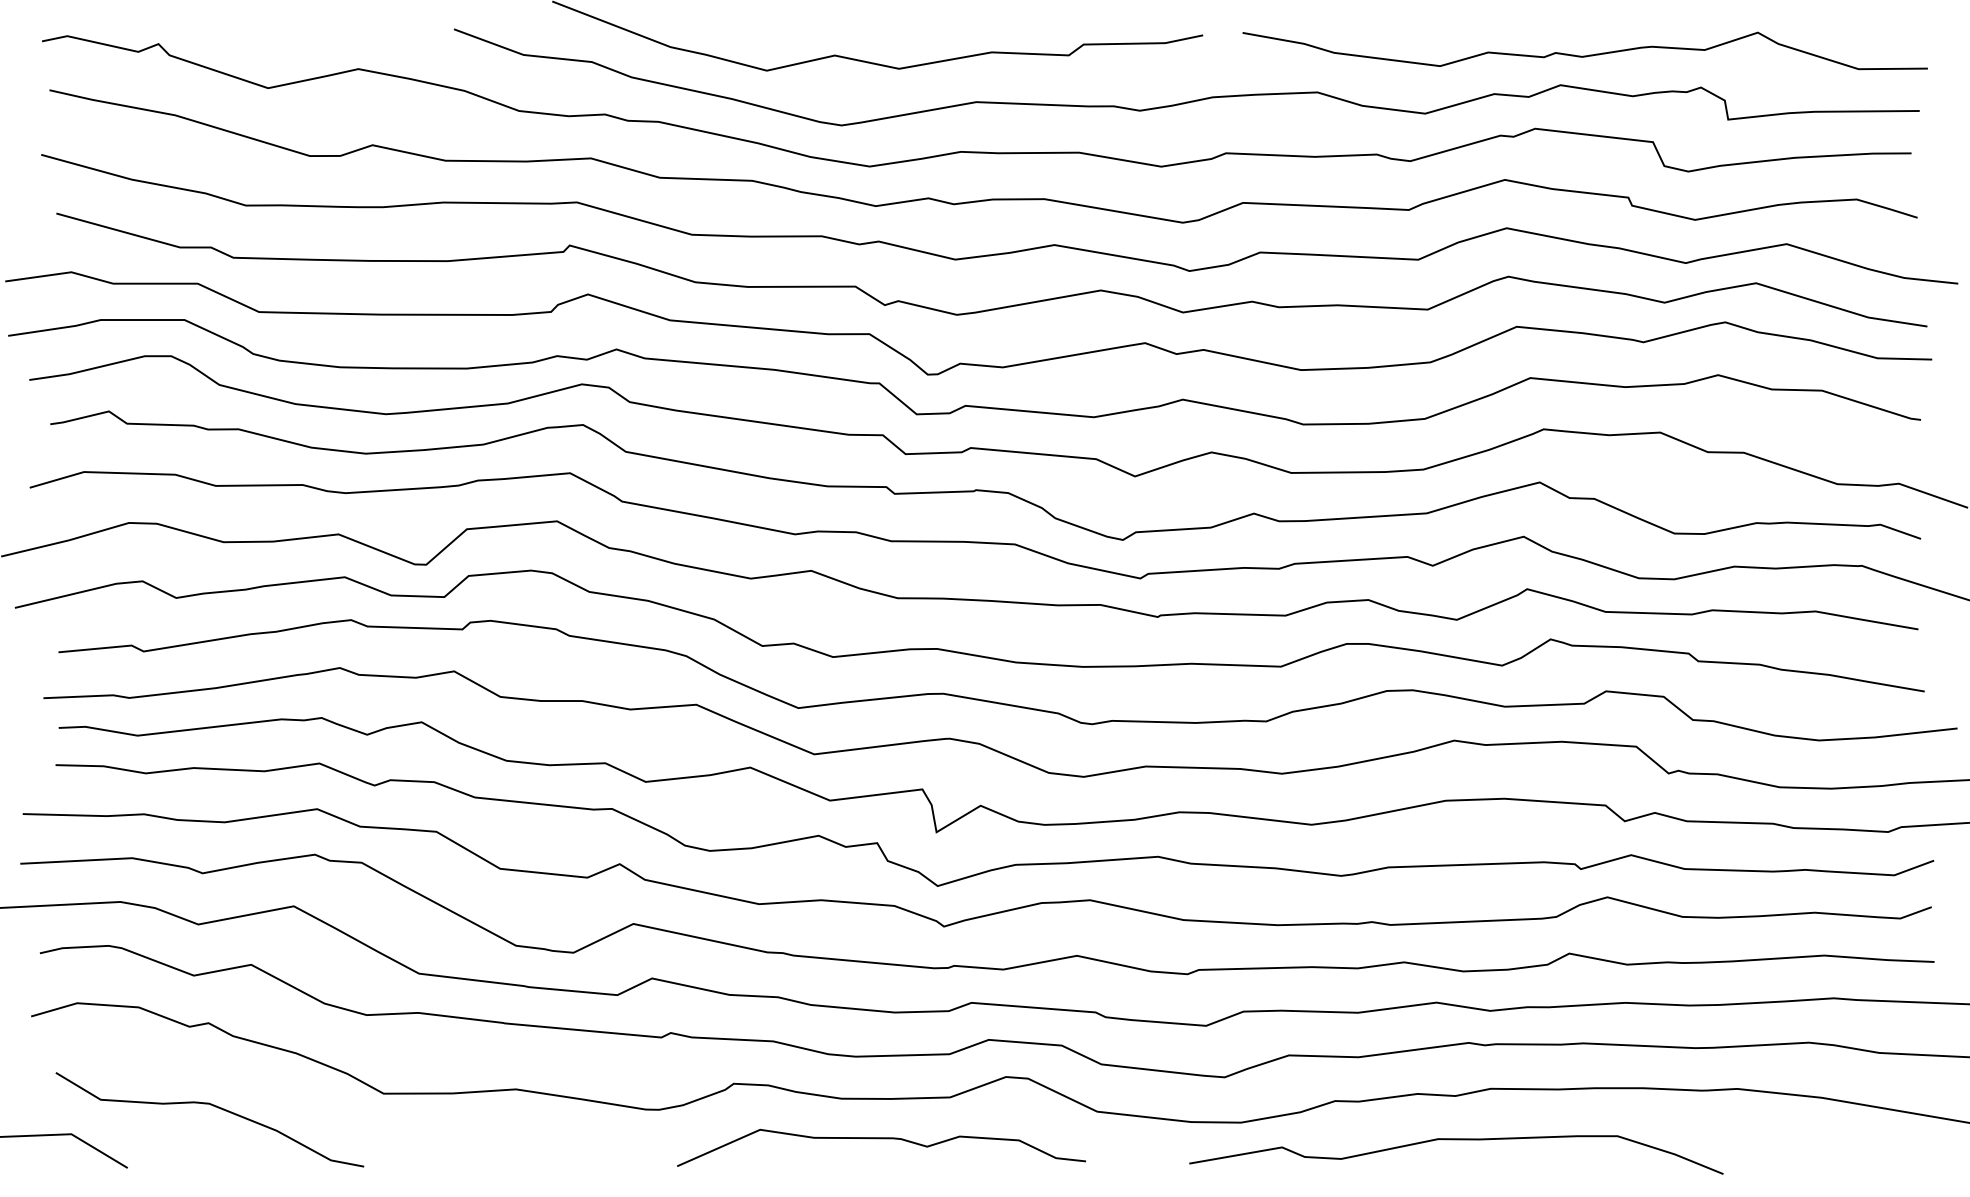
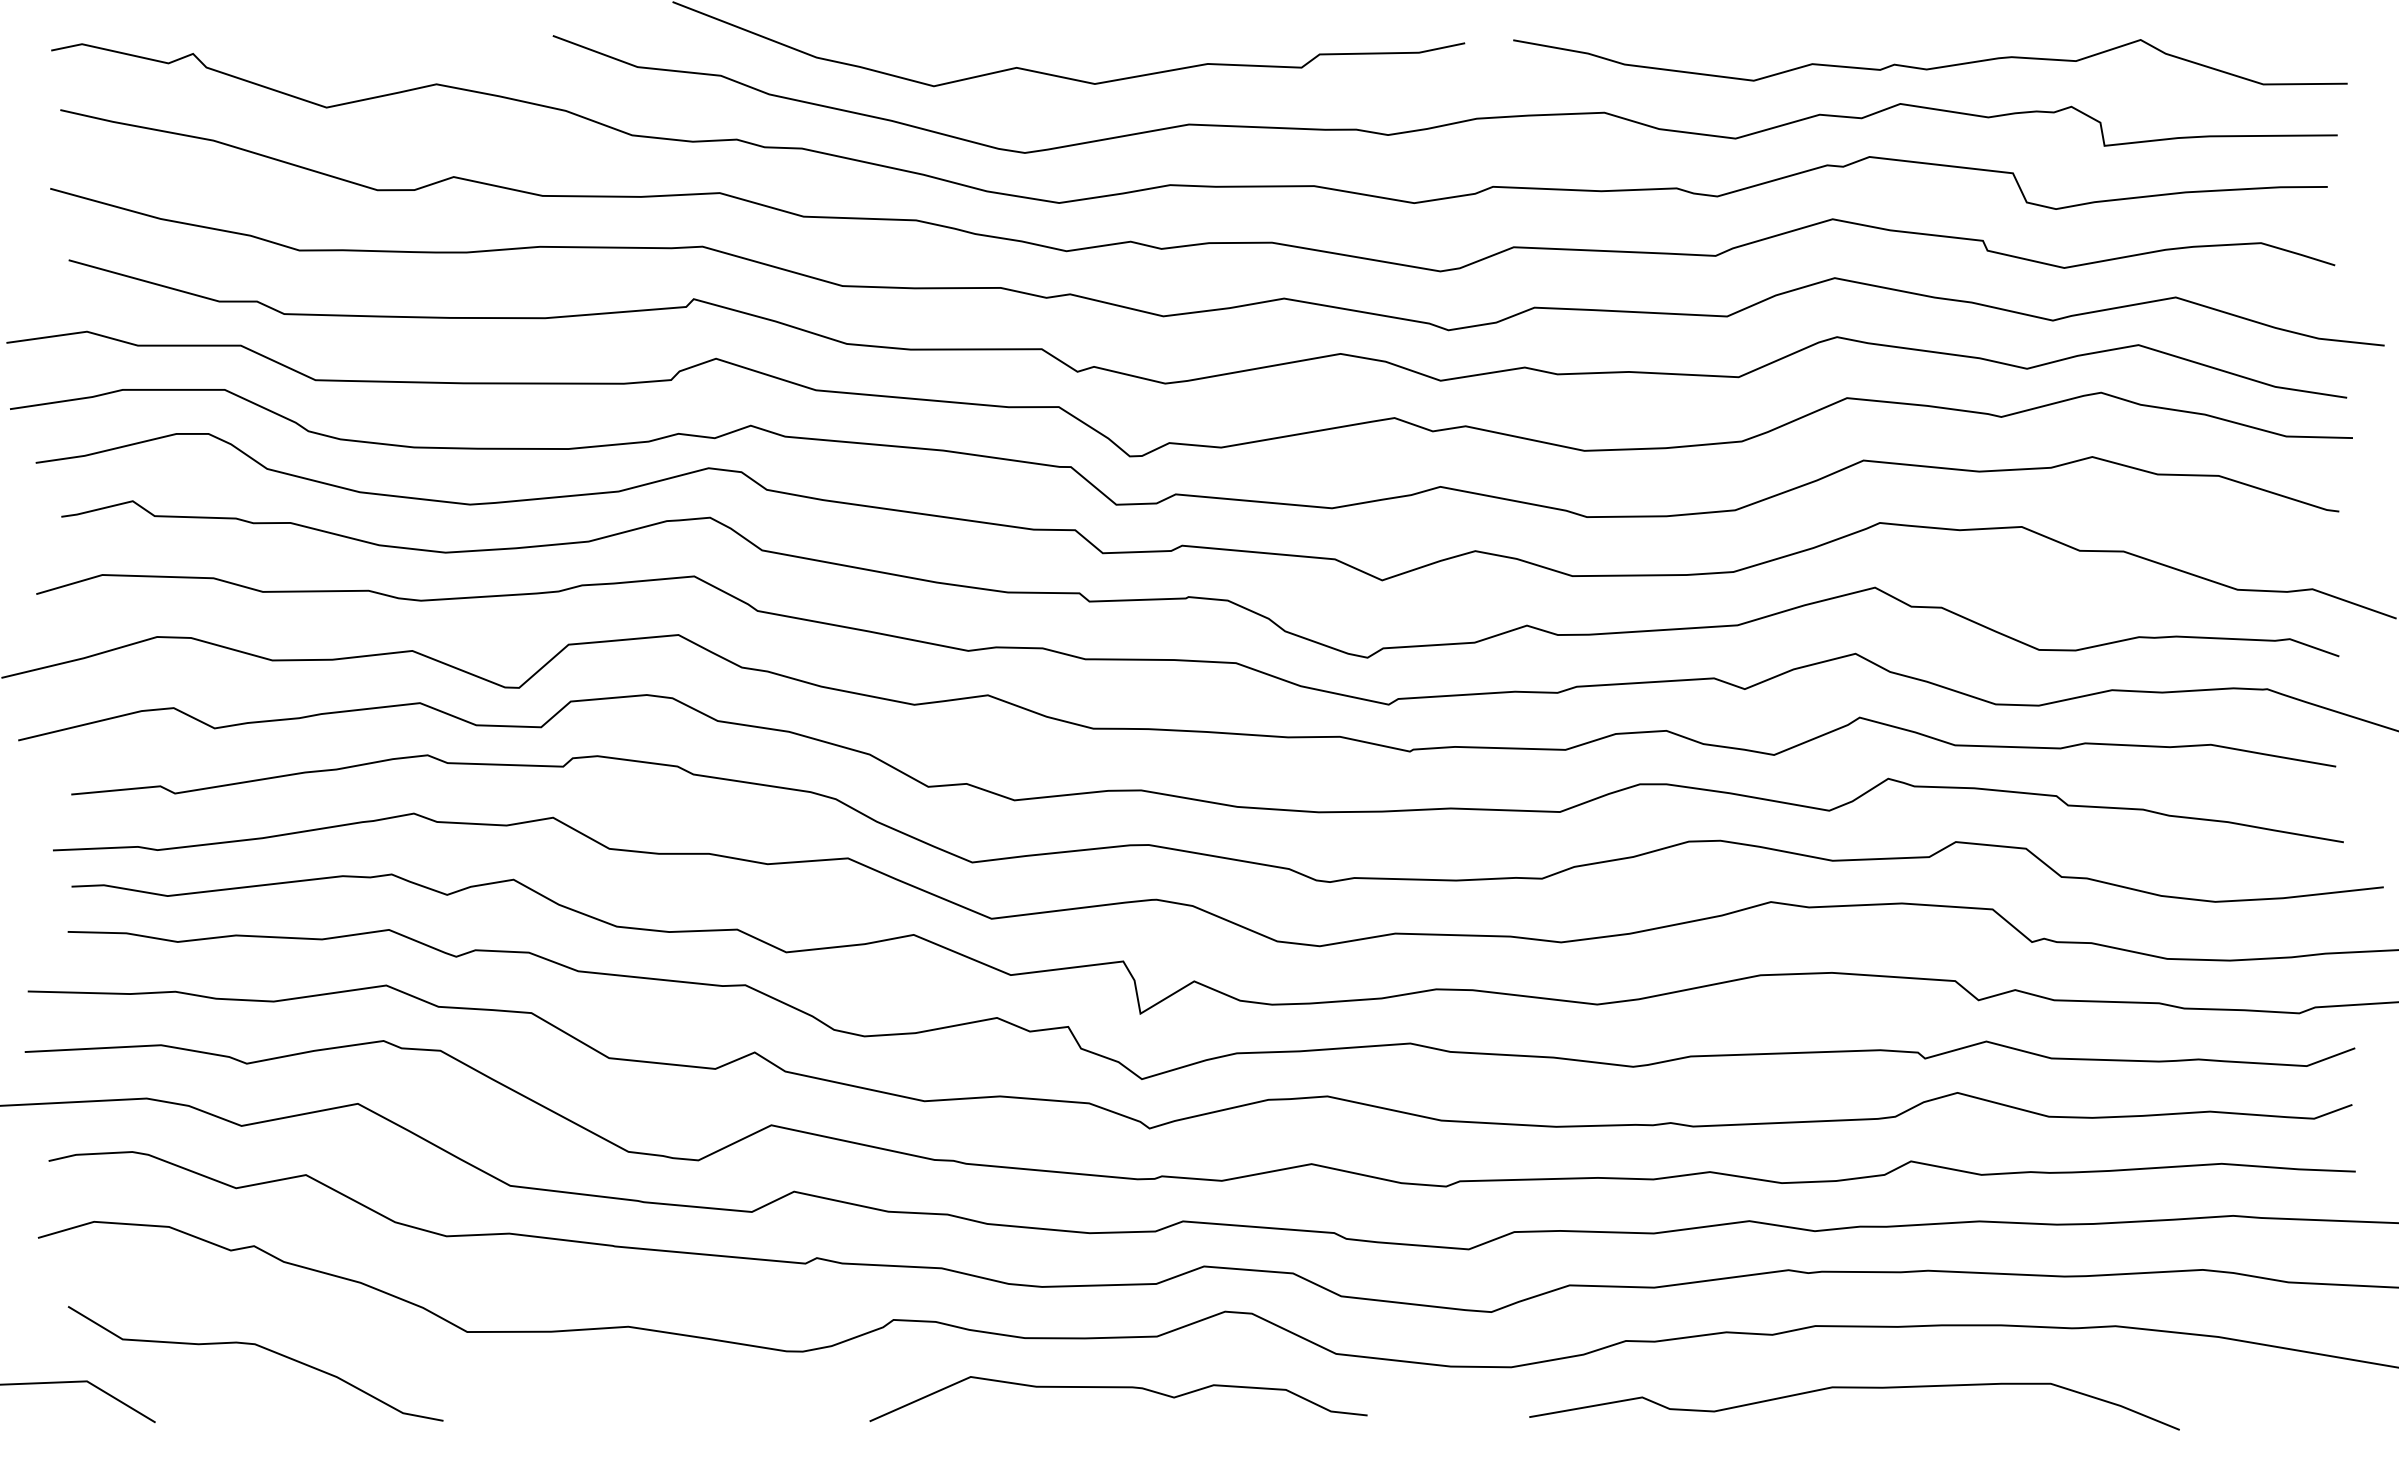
curve: (881, 1139) -> (1118, 1388), moved
curve: (1456, 1140) -> (1854, 1388), moved

